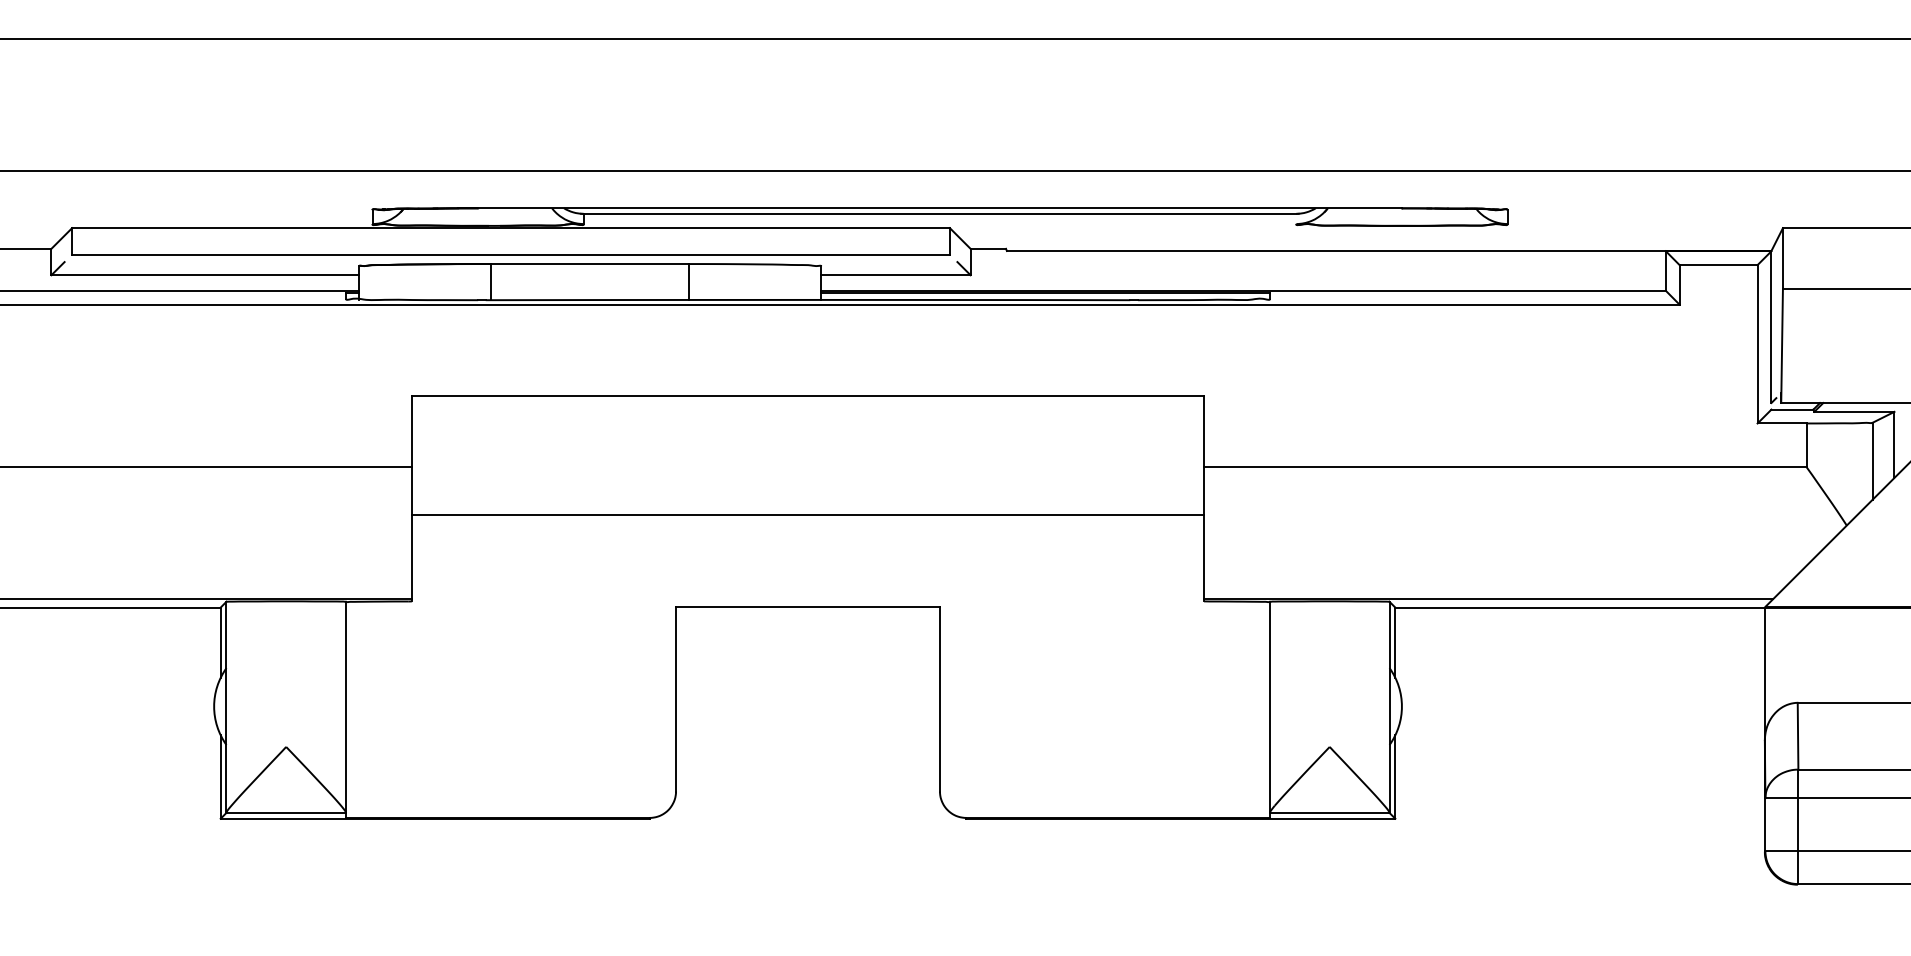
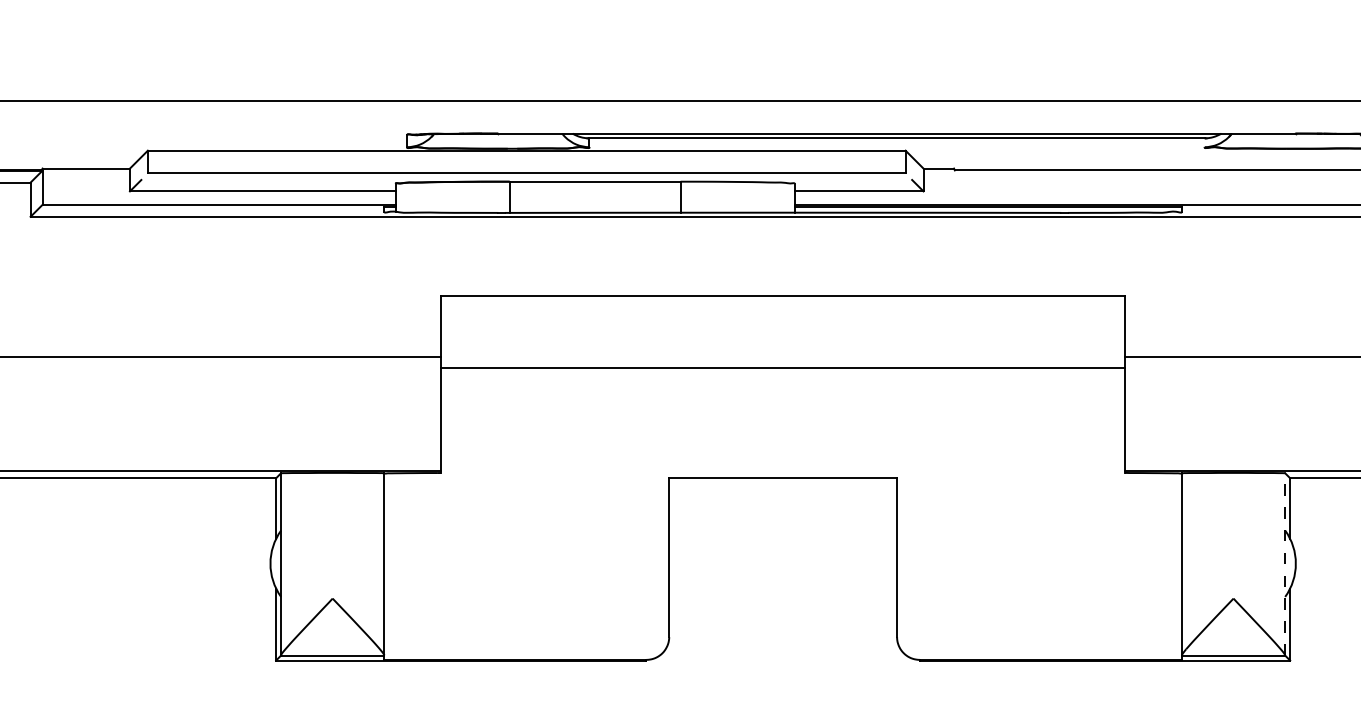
line: (807, 515) -> (782, 368), moved
line: (1389, 706) -> (1285, 563), solid -> dashed

